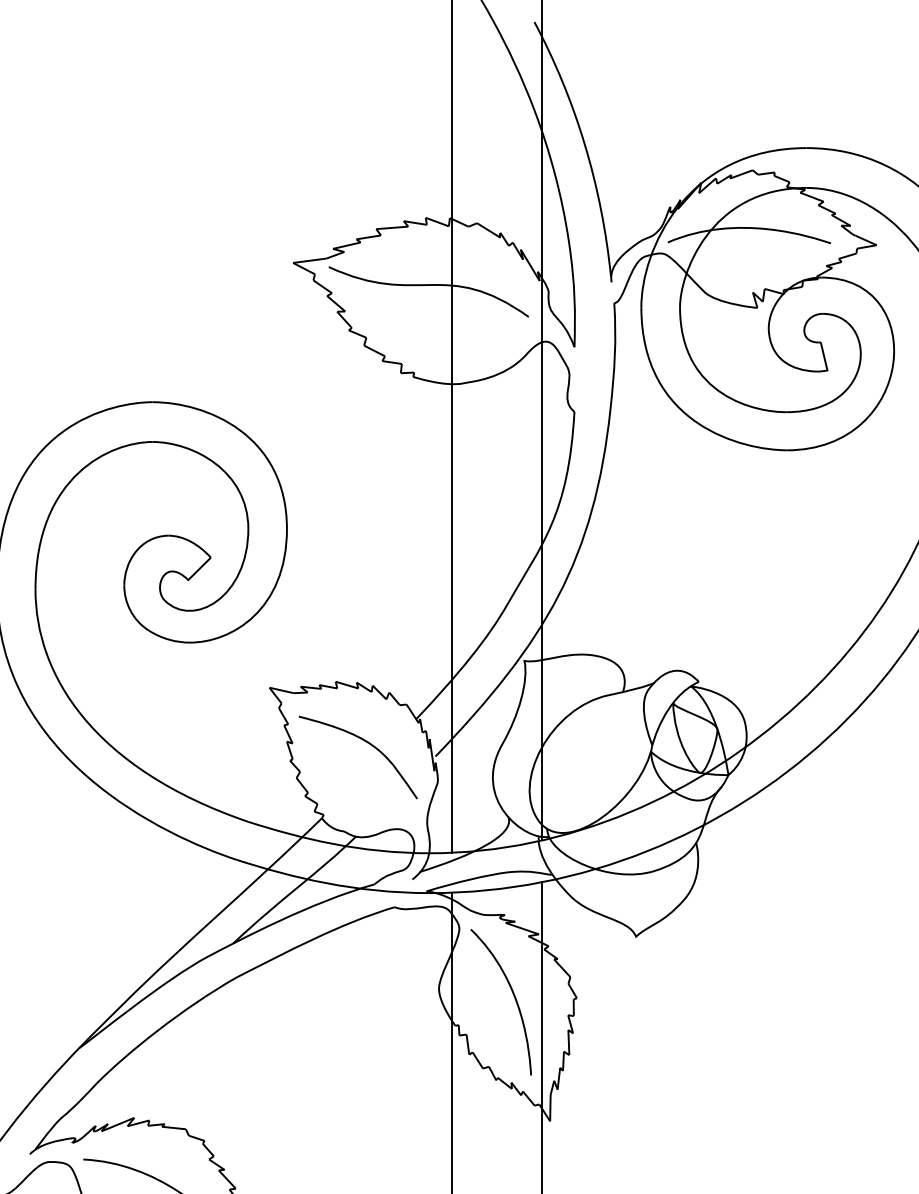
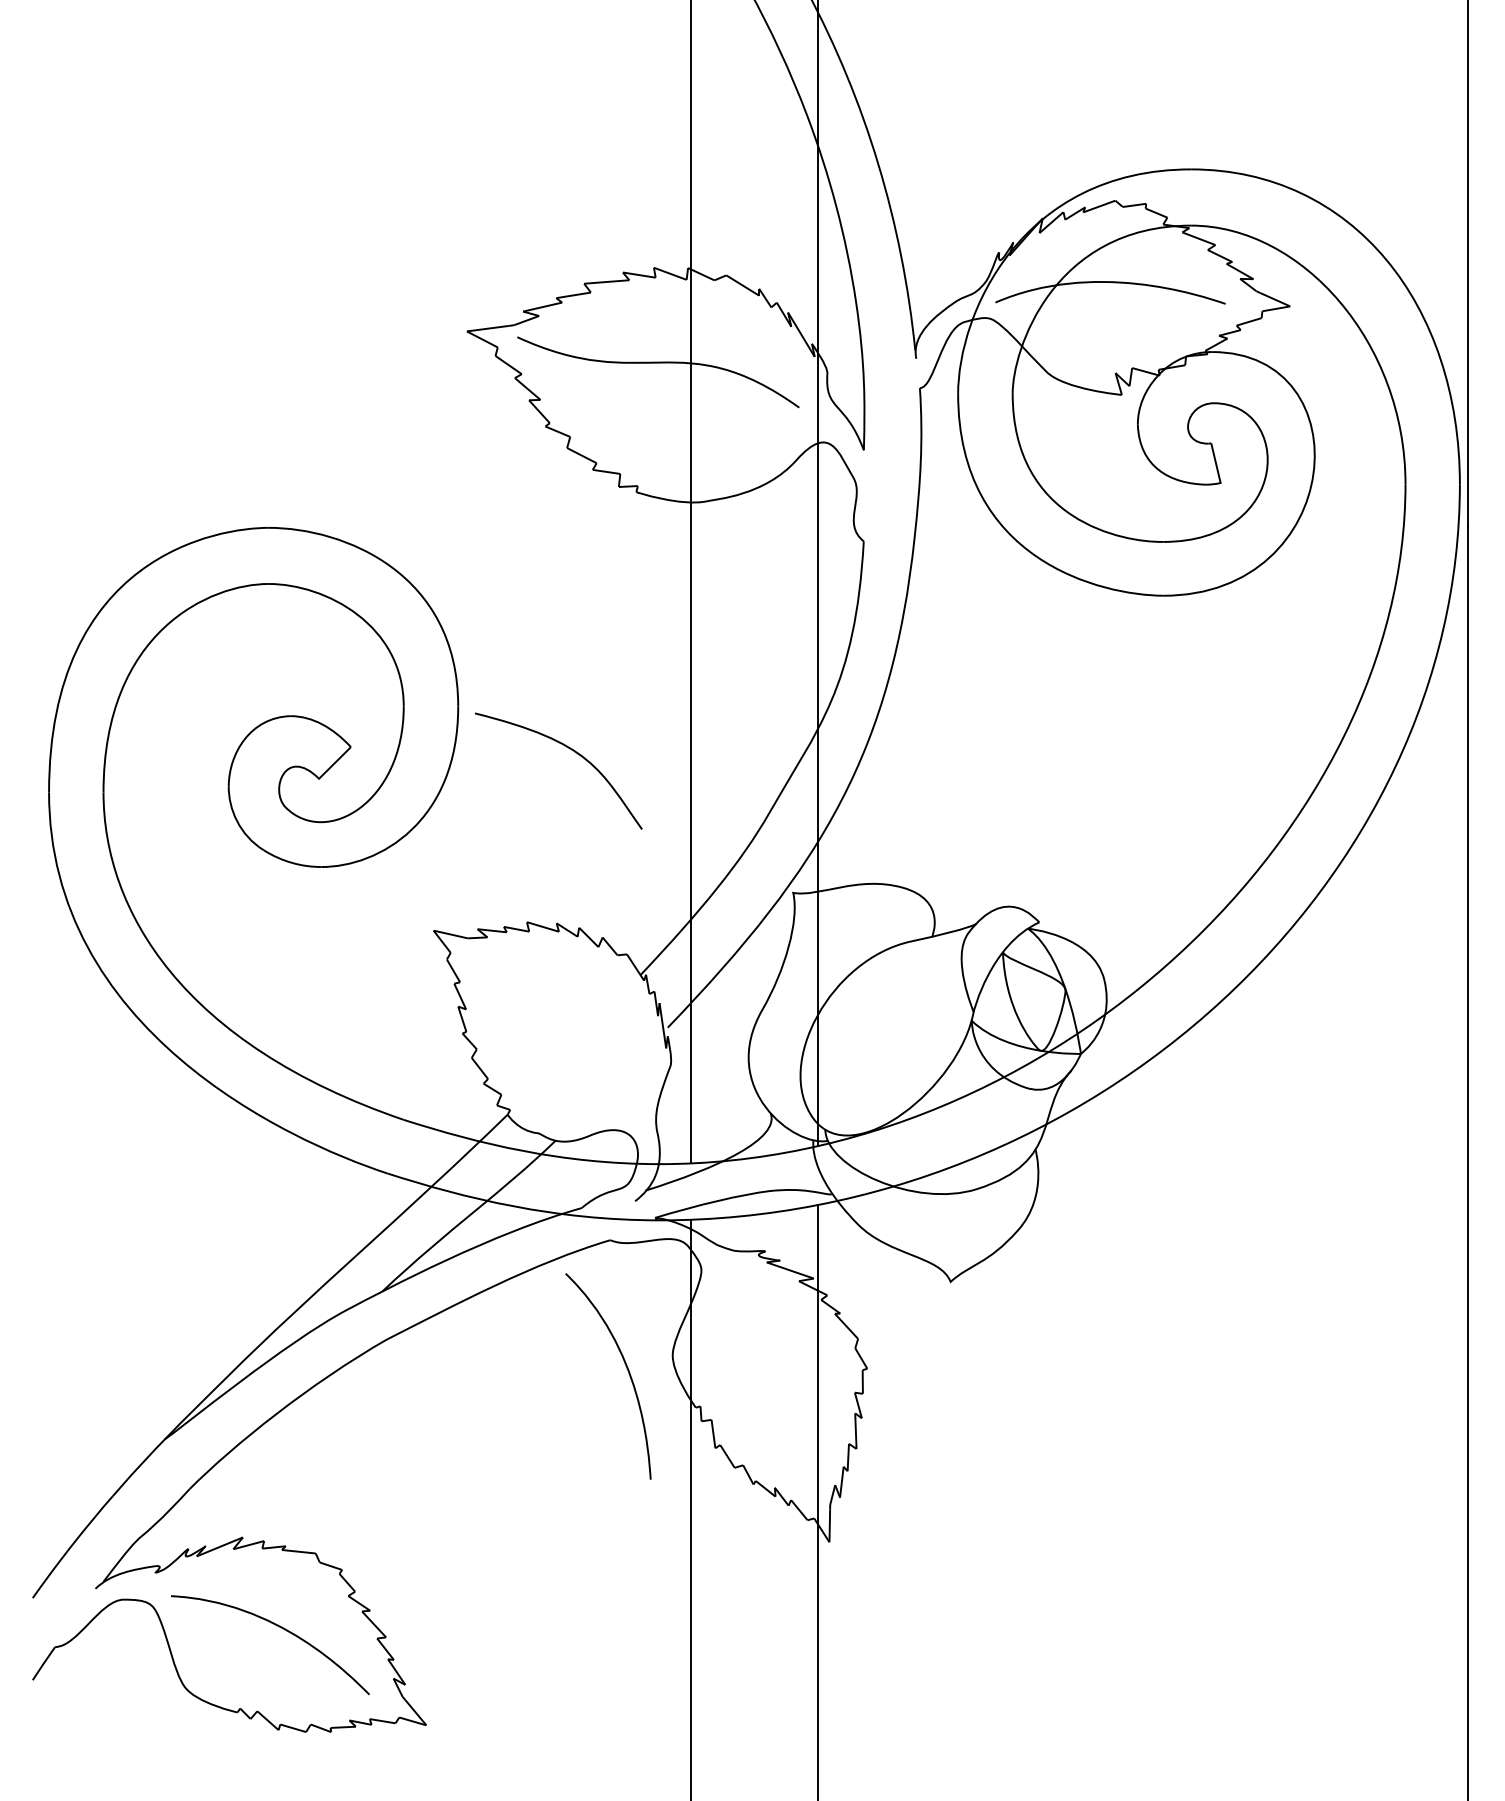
curve: (365, 742) -> (569, 749), moved
curve: (514, 998) -> (627, 1371), moved

